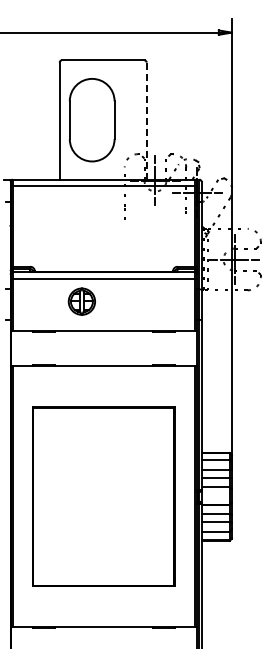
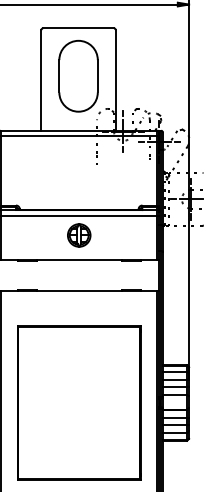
part: (91, 120) -> (77, 76), moved
line: (146, 121) -> (115, 80), dashed -> solid
part: (81, 301) -> (78, 235), moved

